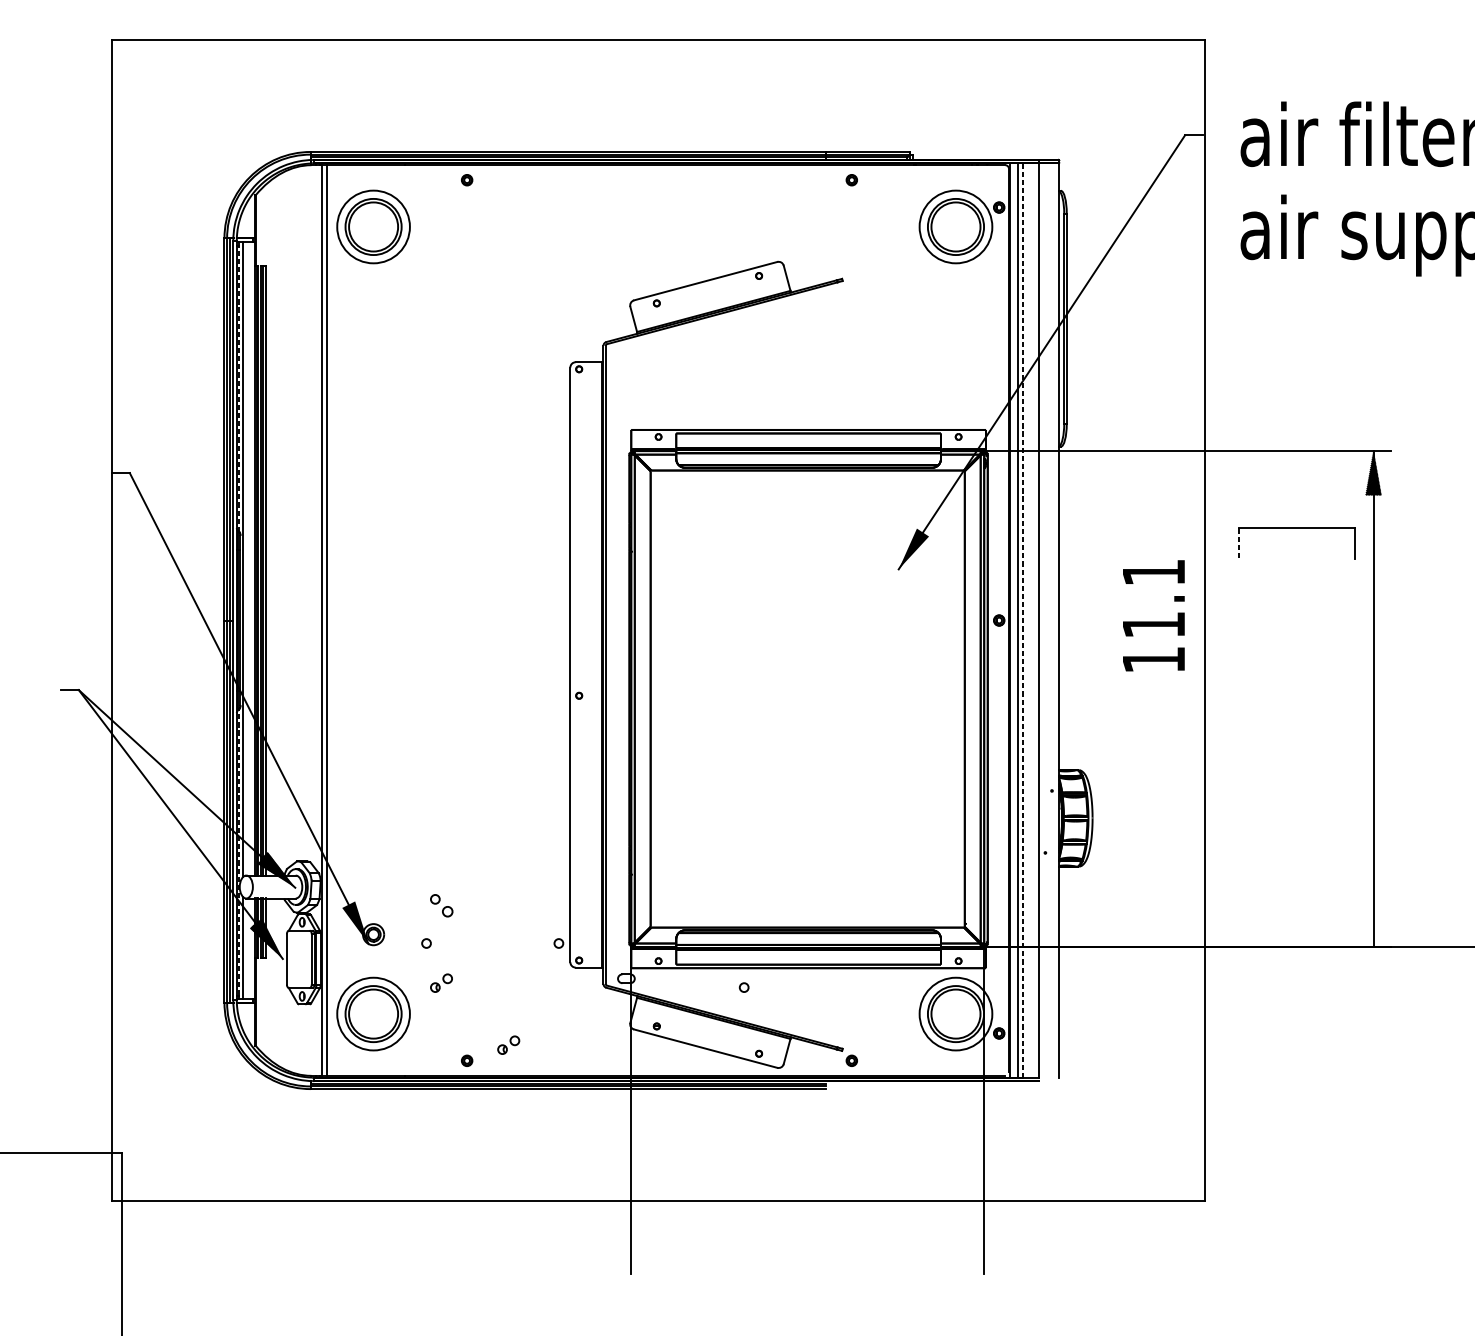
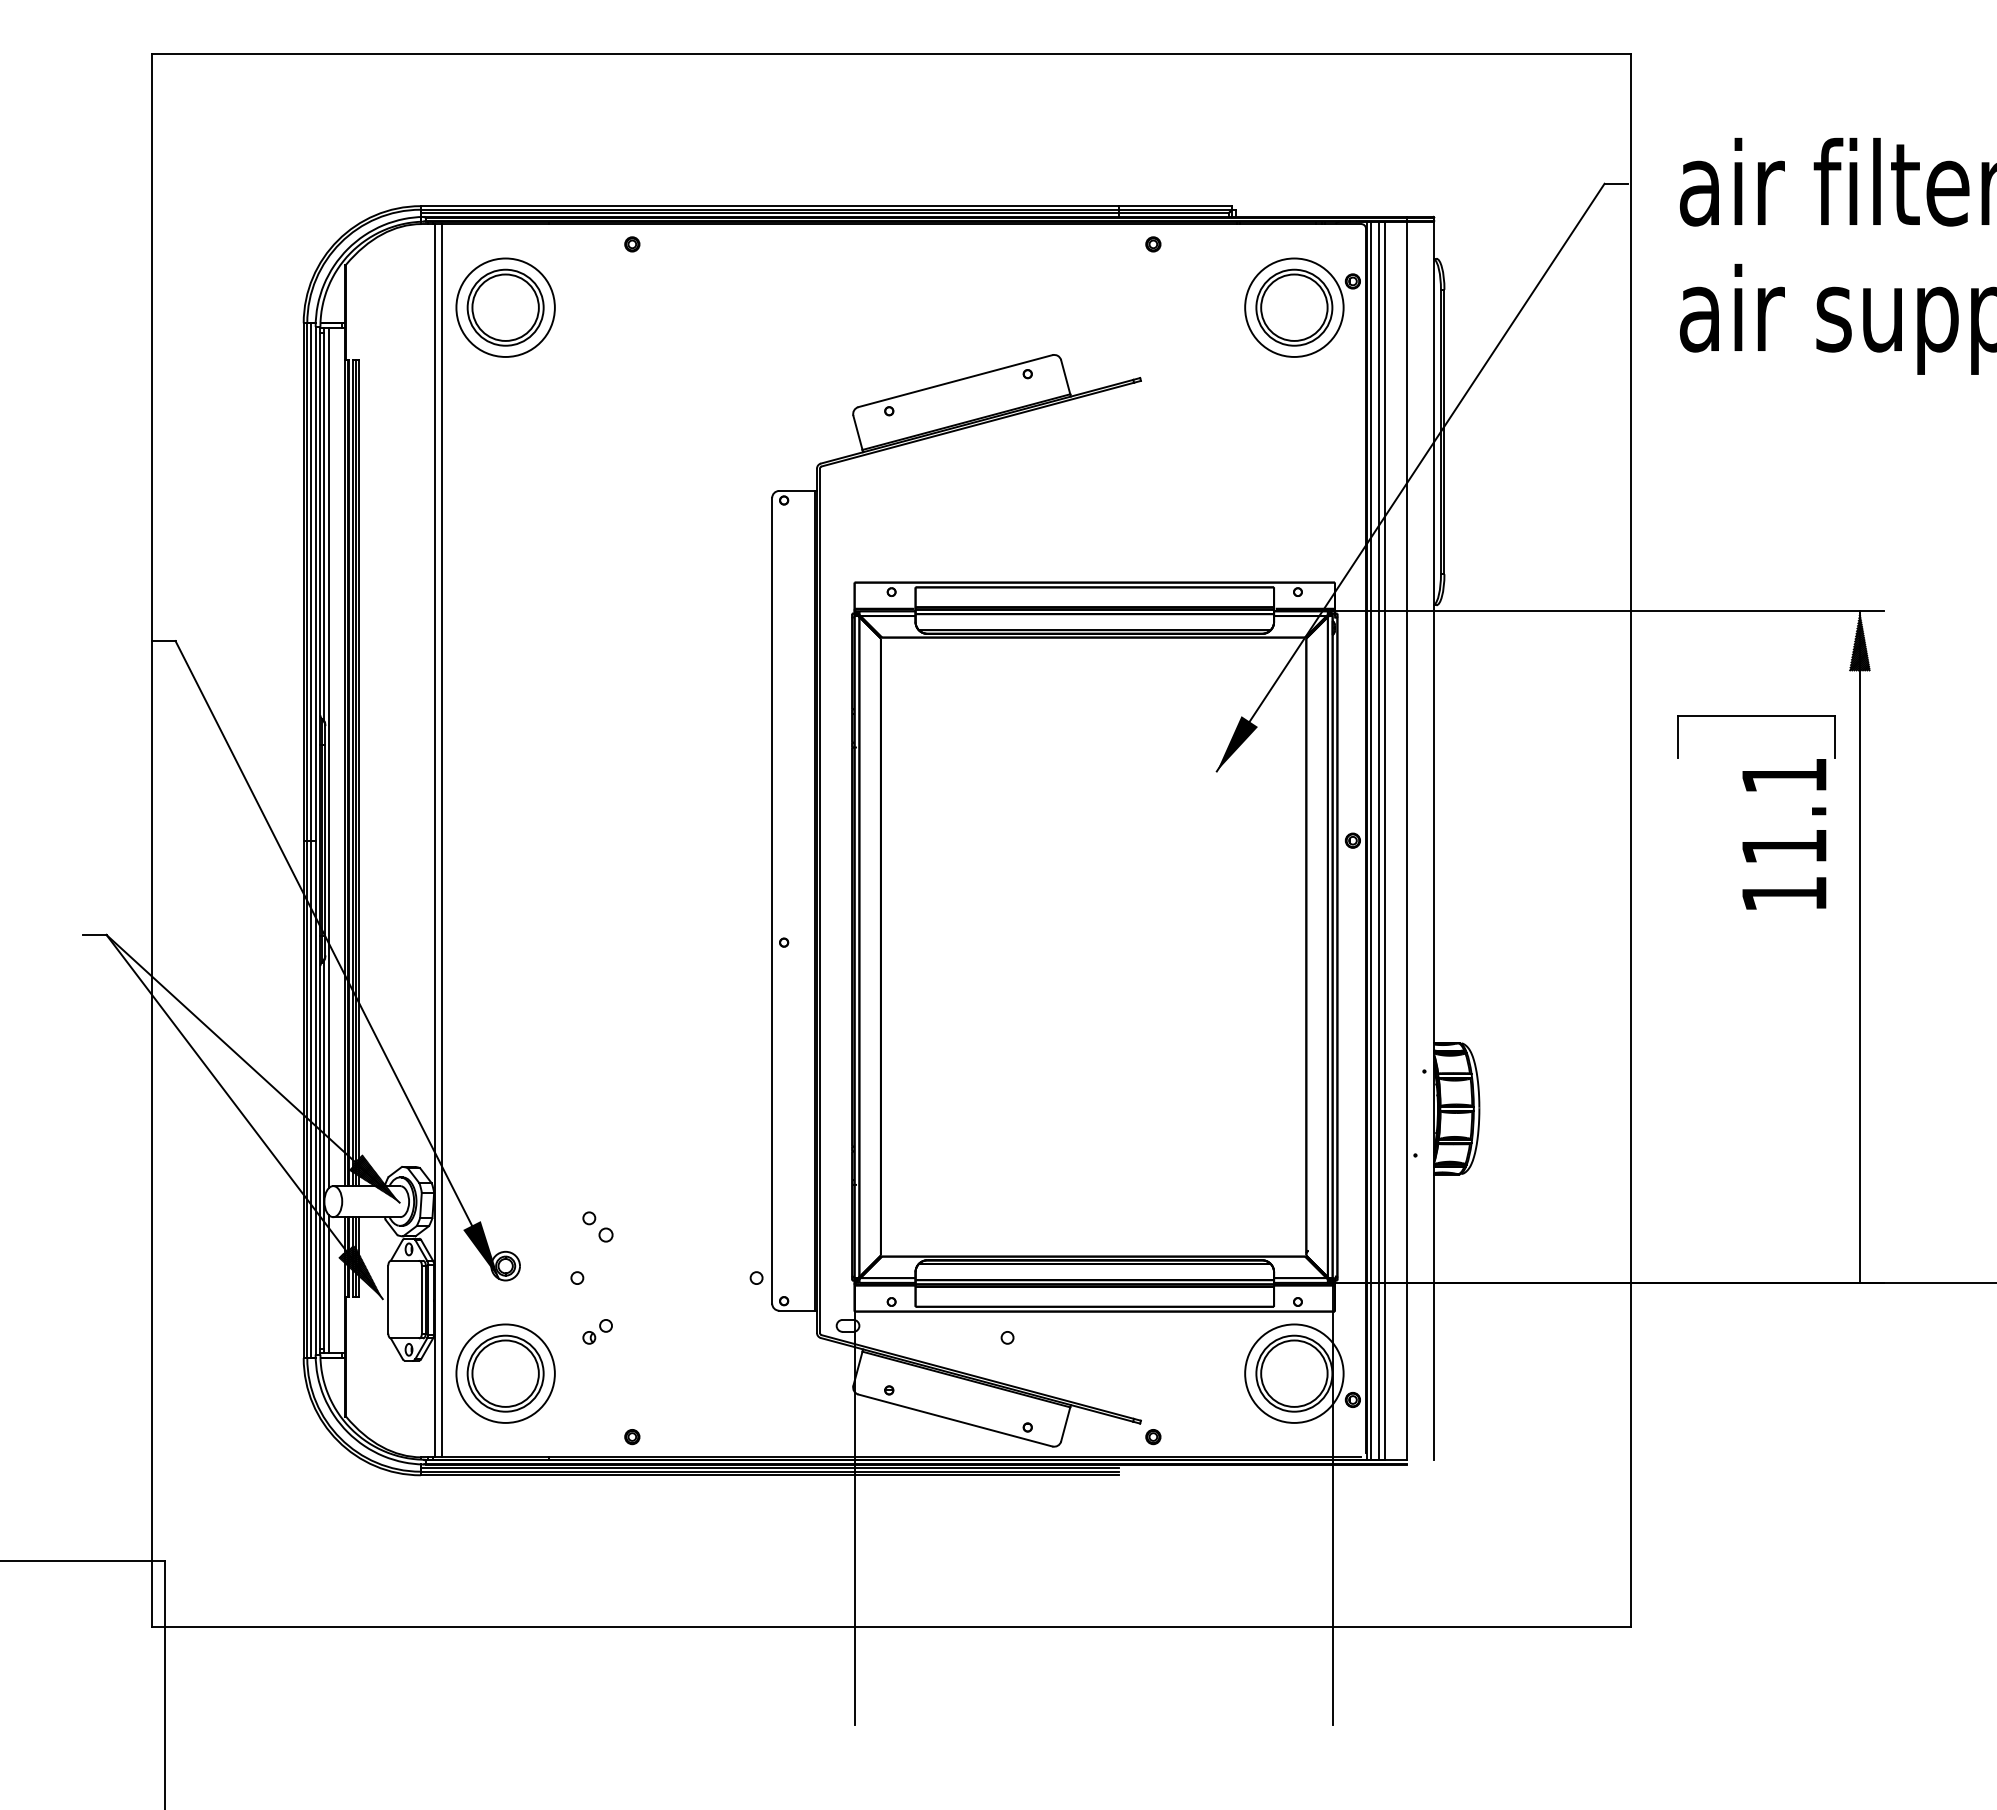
line: (239, 388) -> (324, 526), dashed -> solid
line: (1239, 543) -> (1678, 736), dashed -> solid
text: (1153, 615) -> (1784, 834), moved
line: (1012, 620) -> (1370, 840), added
line: (1022, 621) -> (1384, 841), dashed -> solid
line: (239, 852) -> (324, 1154), dashed -> solid
part: (508, 1044) -> (688, 1415), removed

